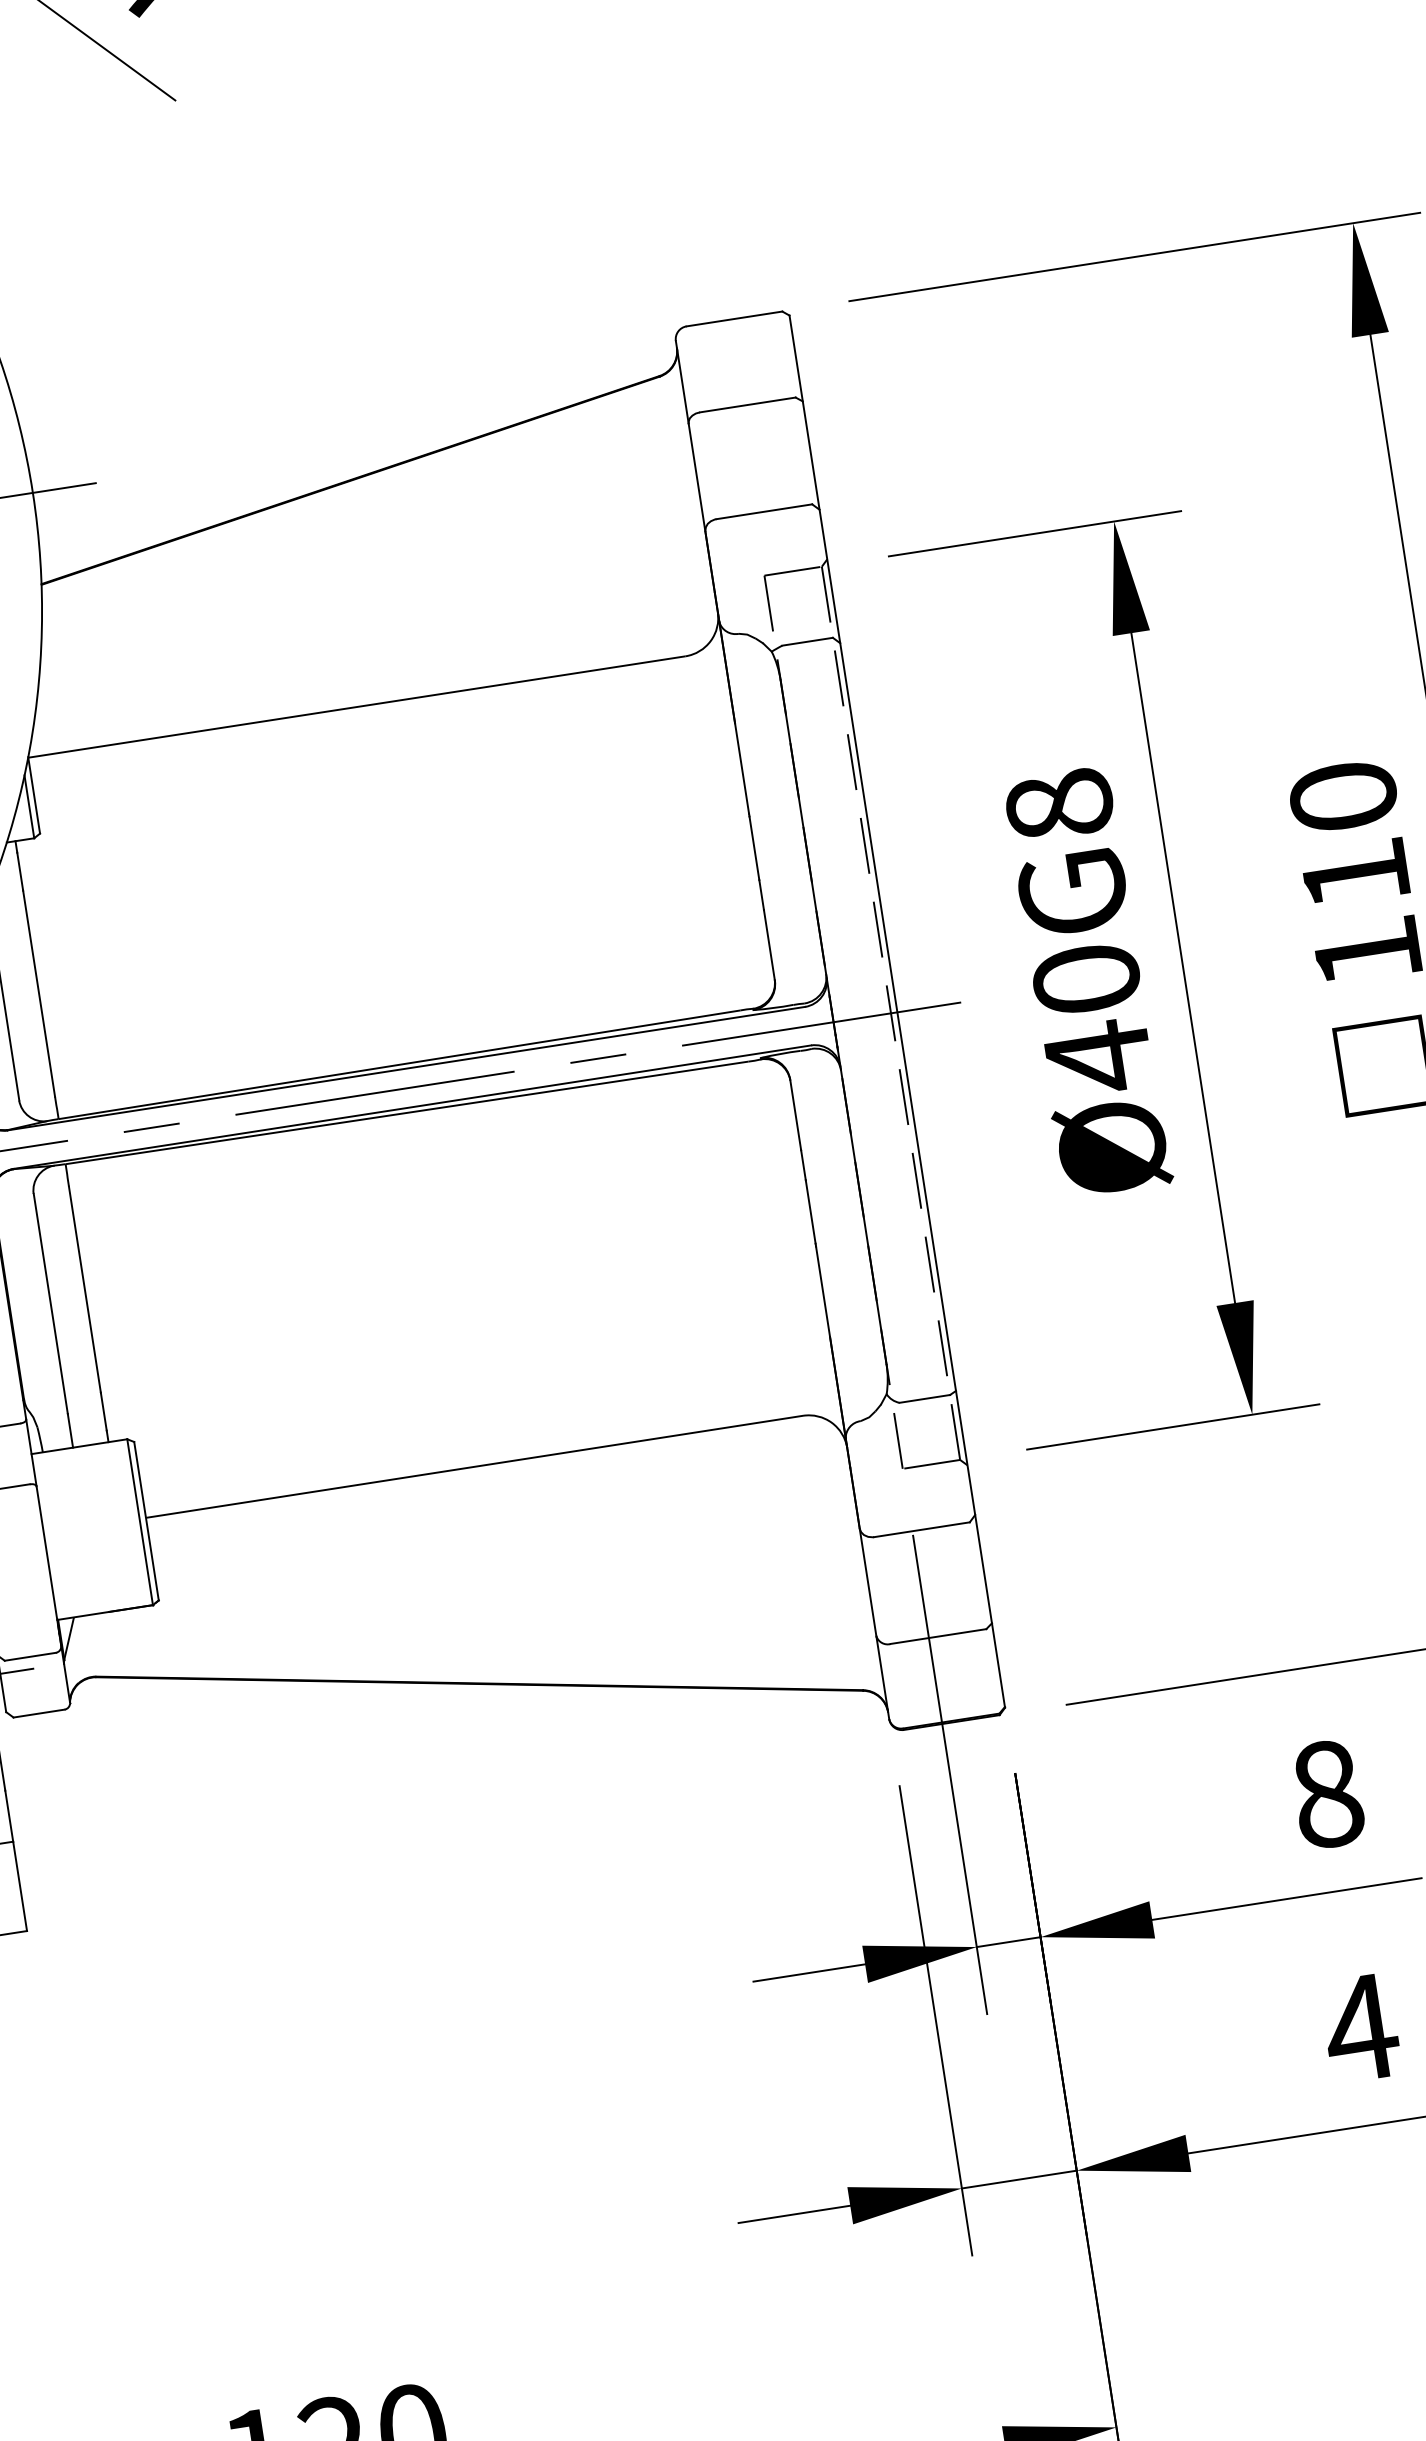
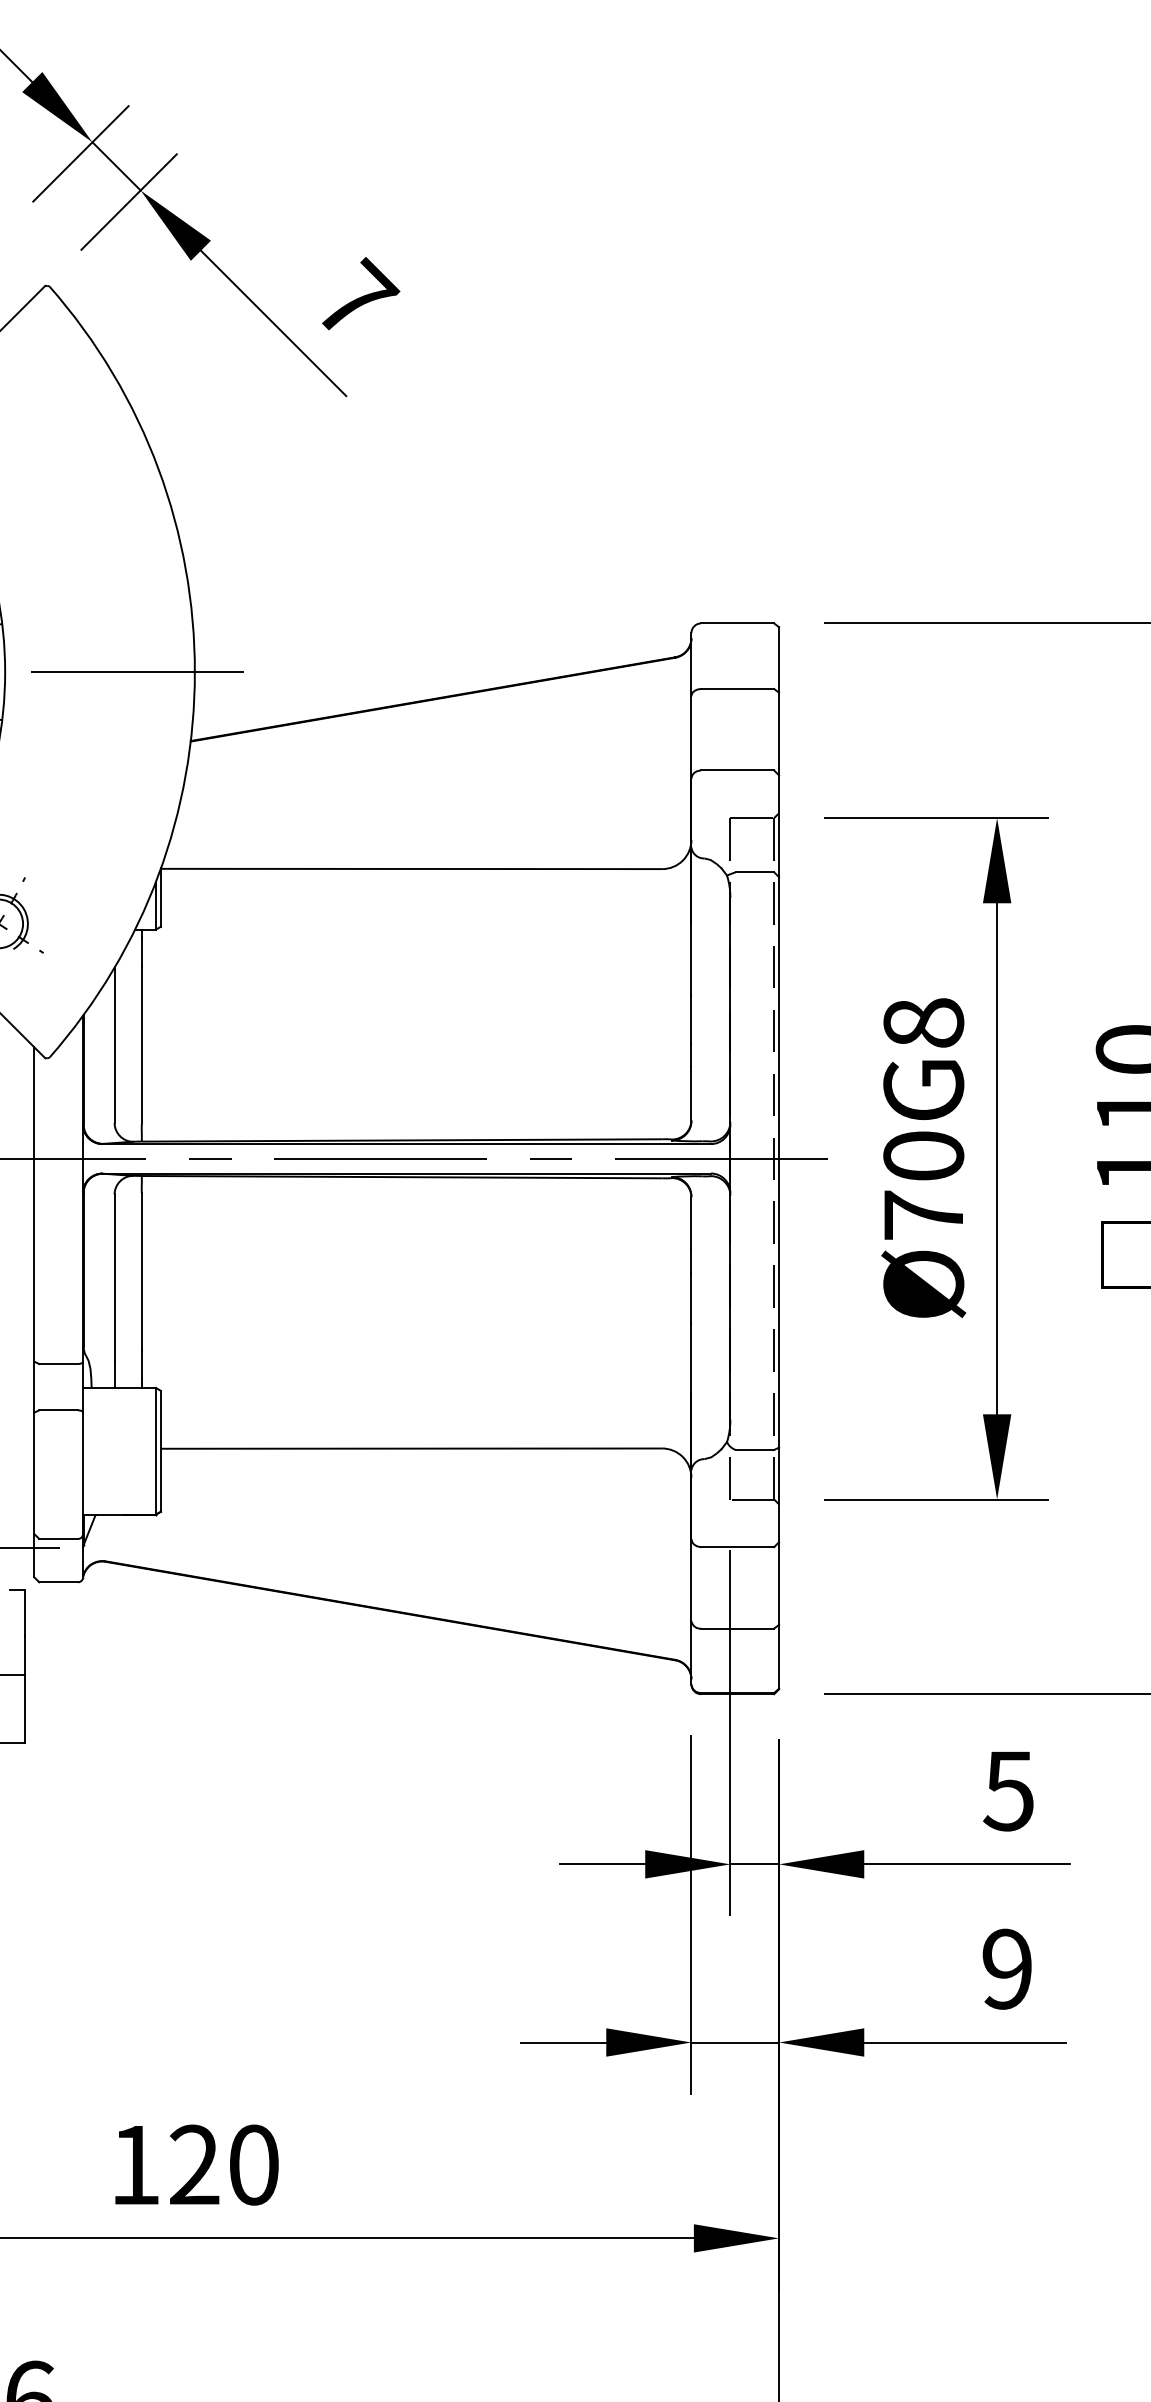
text: (1098, 1057) -> (923, 1215), Ø40G8 -> Ø70G8
text: (1326, 1793) -> (1008, 1790), 8 -> 5
text: (1361, 2027) -> (1007, 1968), 4 -> 9

